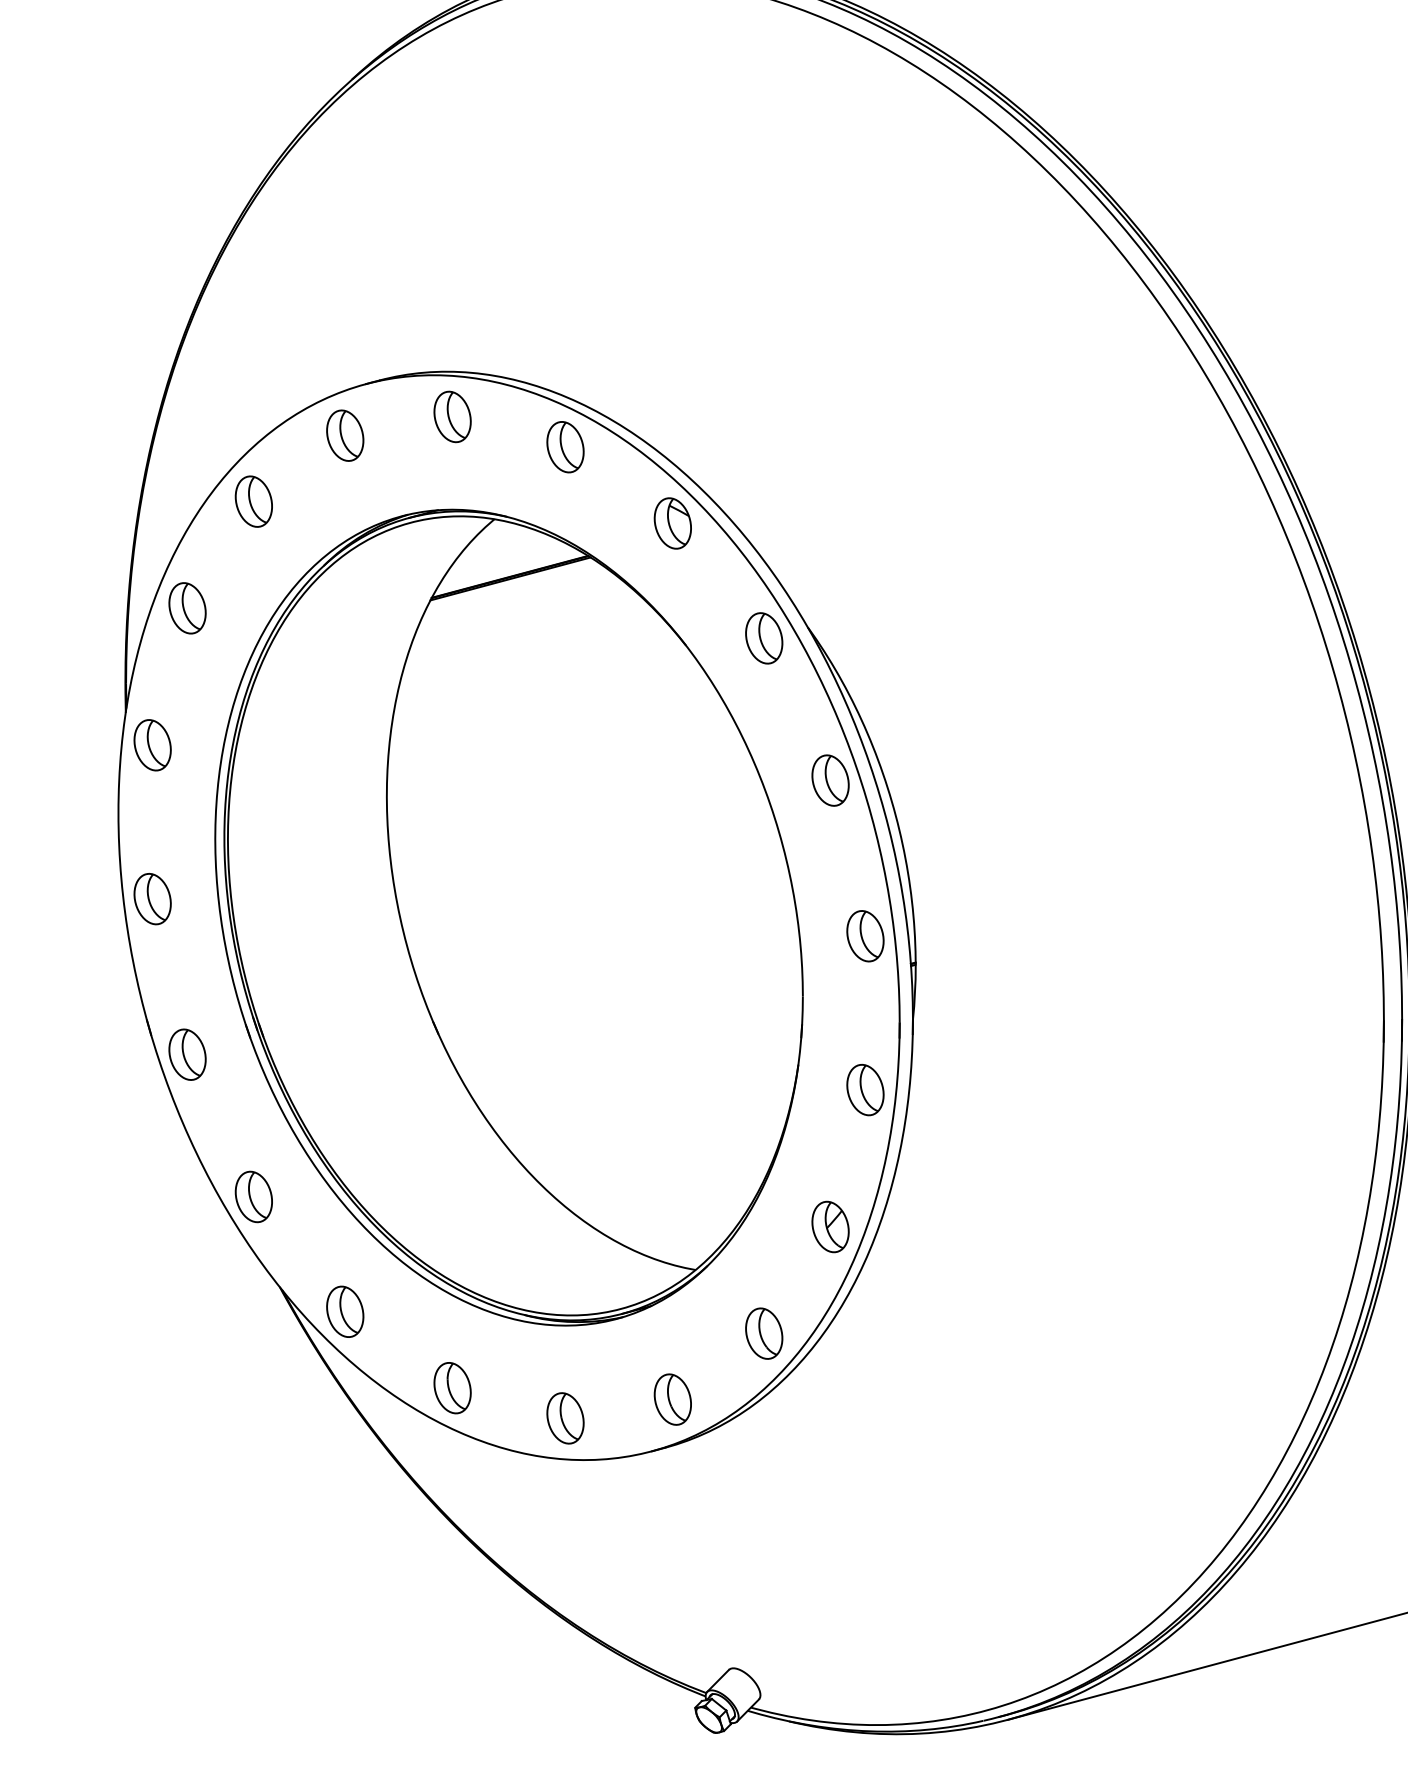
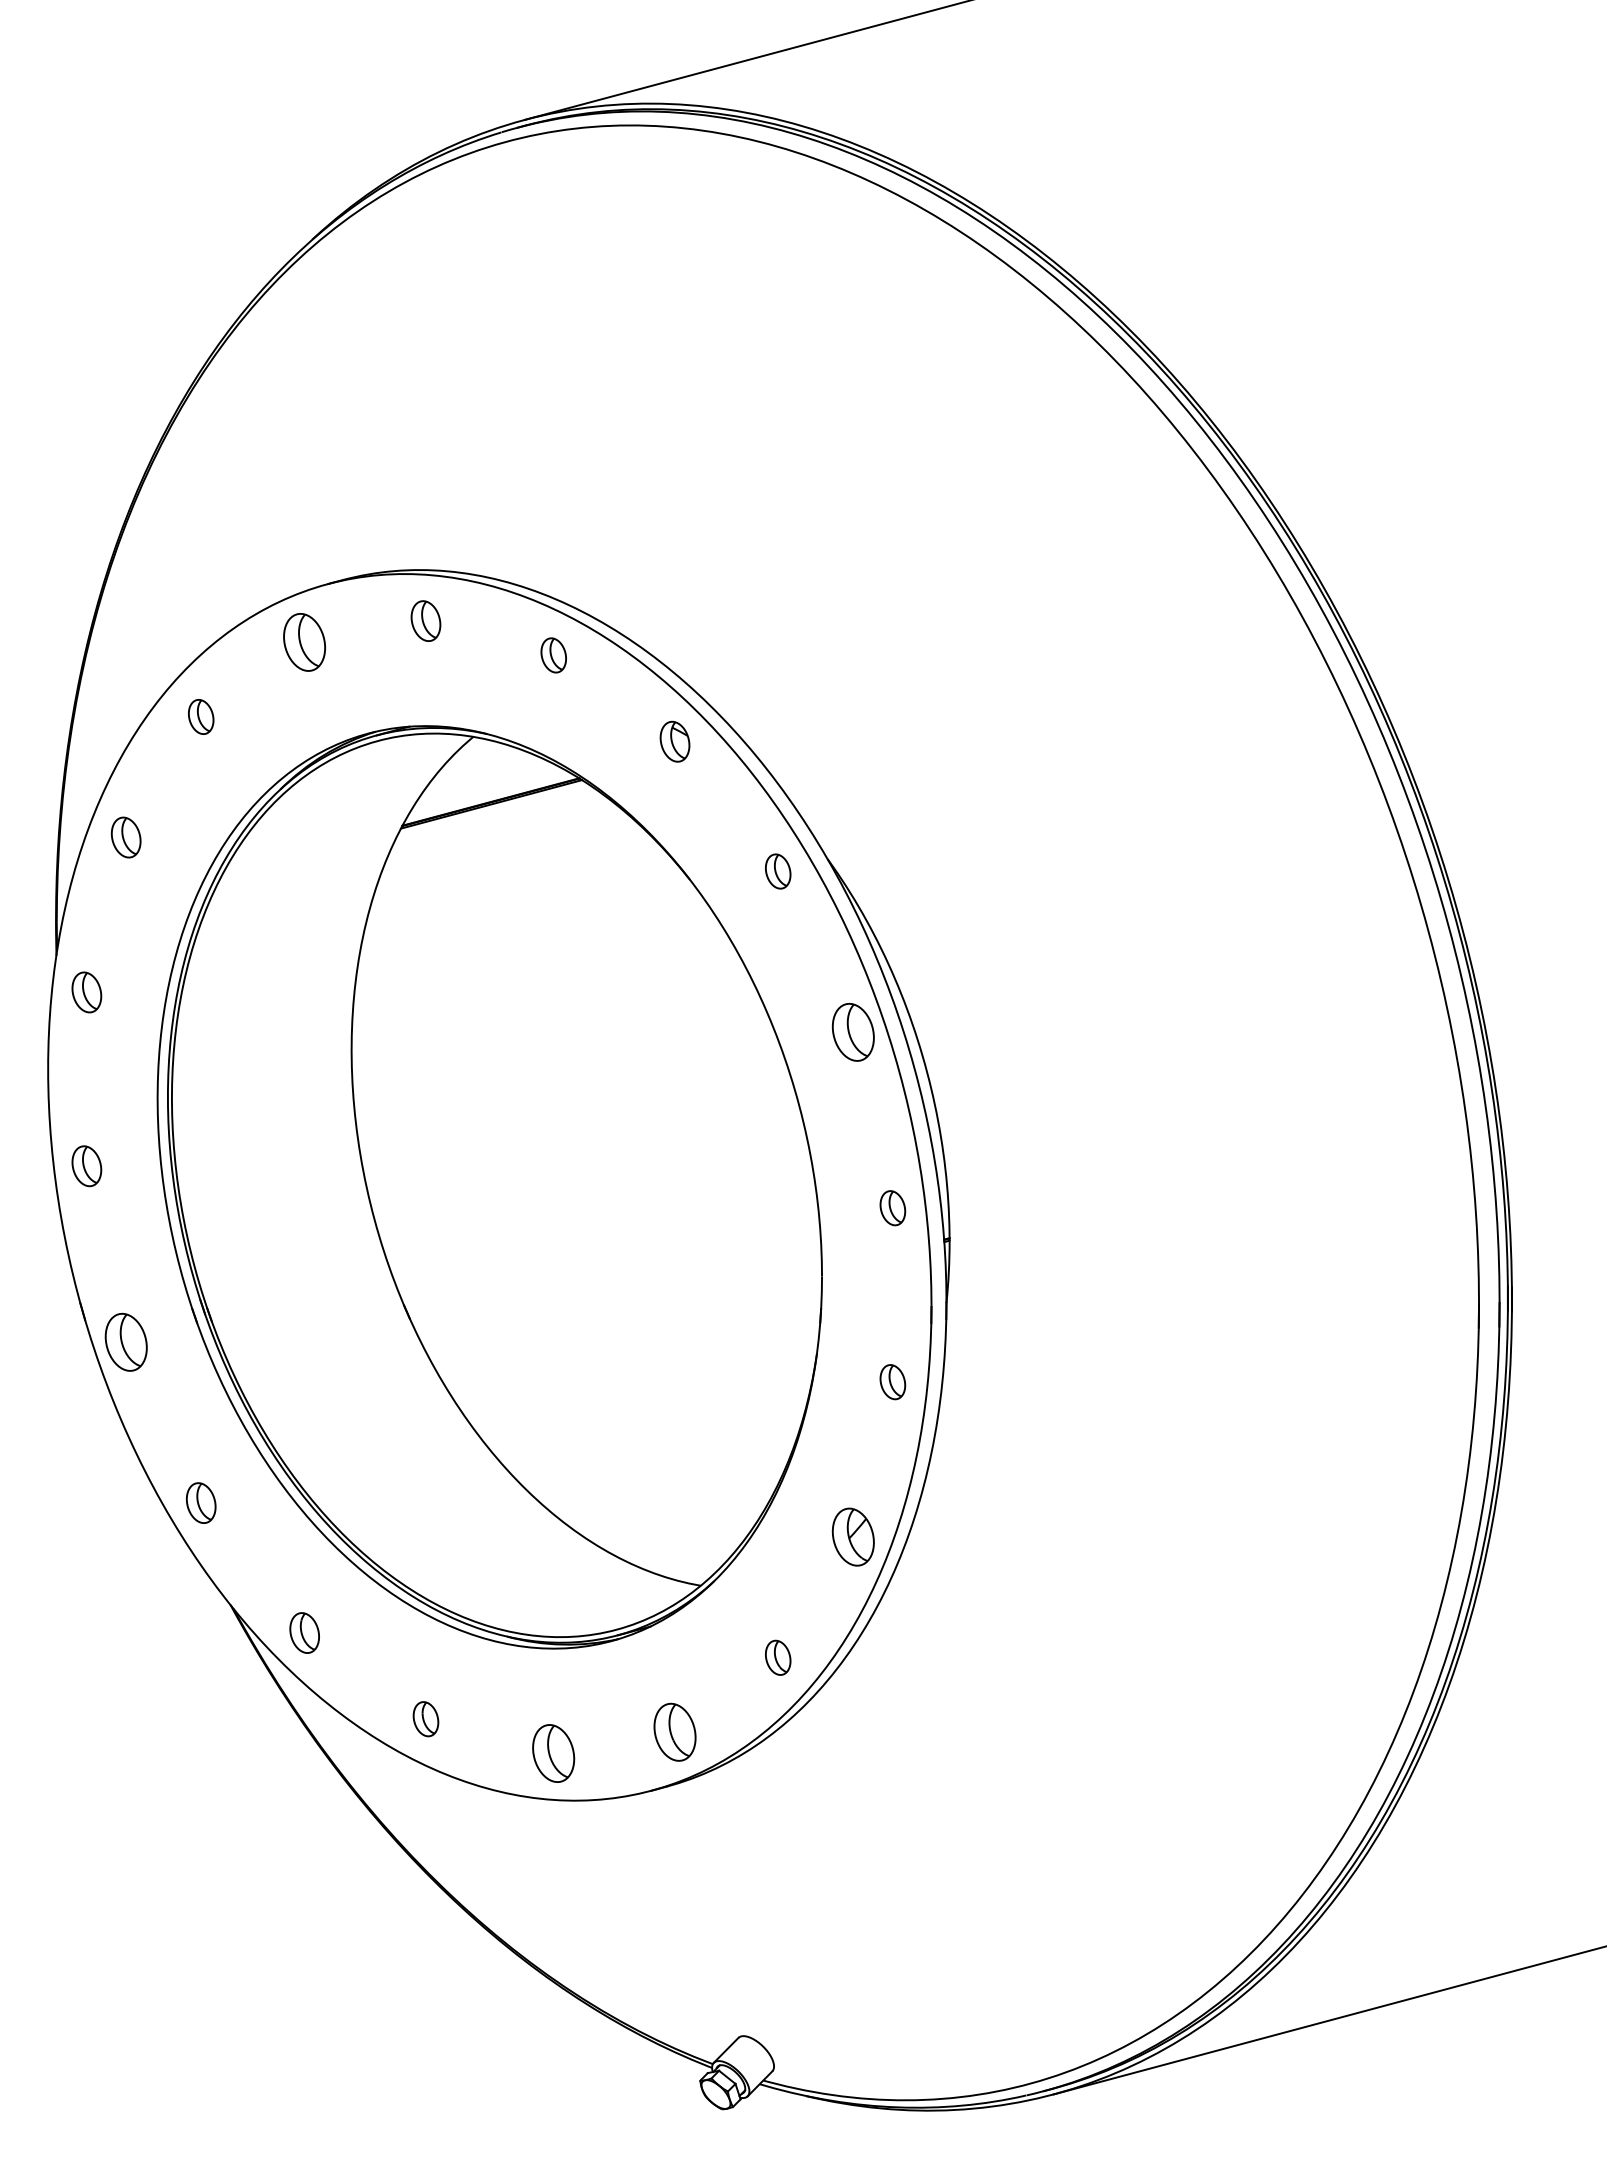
part: (452, 416) -> (425, 620), size x0.7
part: (565, 447) -> (553, 655), size x0.6
part: (253, 501) -> (200, 716), size x0.6
part: (672, 523) -> (674, 741), size x0.7
part: (186, 608) -> (125, 837), size x0.7
part: (763, 638) -> (777, 871), size x0.6
part: (152, 745) -> (86, 992), size x0.7
part: (152, 898) -> (86, 1165), size x0.7
part: (865, 935) -> (892, 1207), size x0.6
part: (865, 1089) -> (892, 1381), size x0.6
part: (253, 1196) -> (200, 1502), size x0.7
part: (345, 1311) -> (304, 1632), size x0.7
part: (763, 1333) -> (777, 1657), size x0.6
part: (452, 1387) -> (425, 1718), size x0.6

